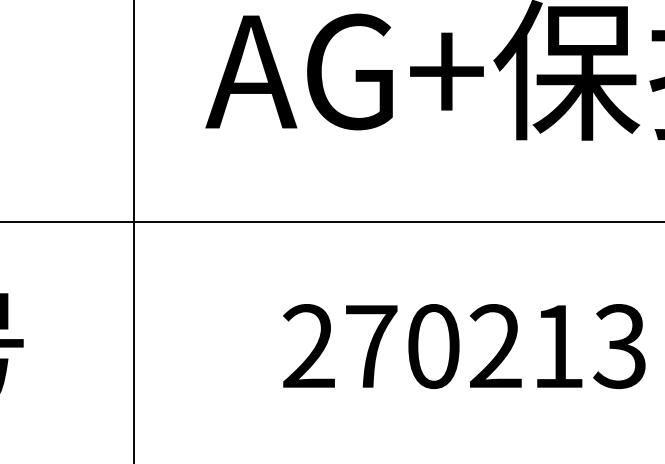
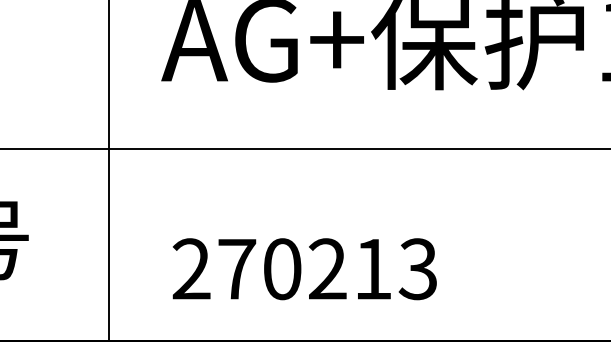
text: (463, 346) -> (304, 269), moved

